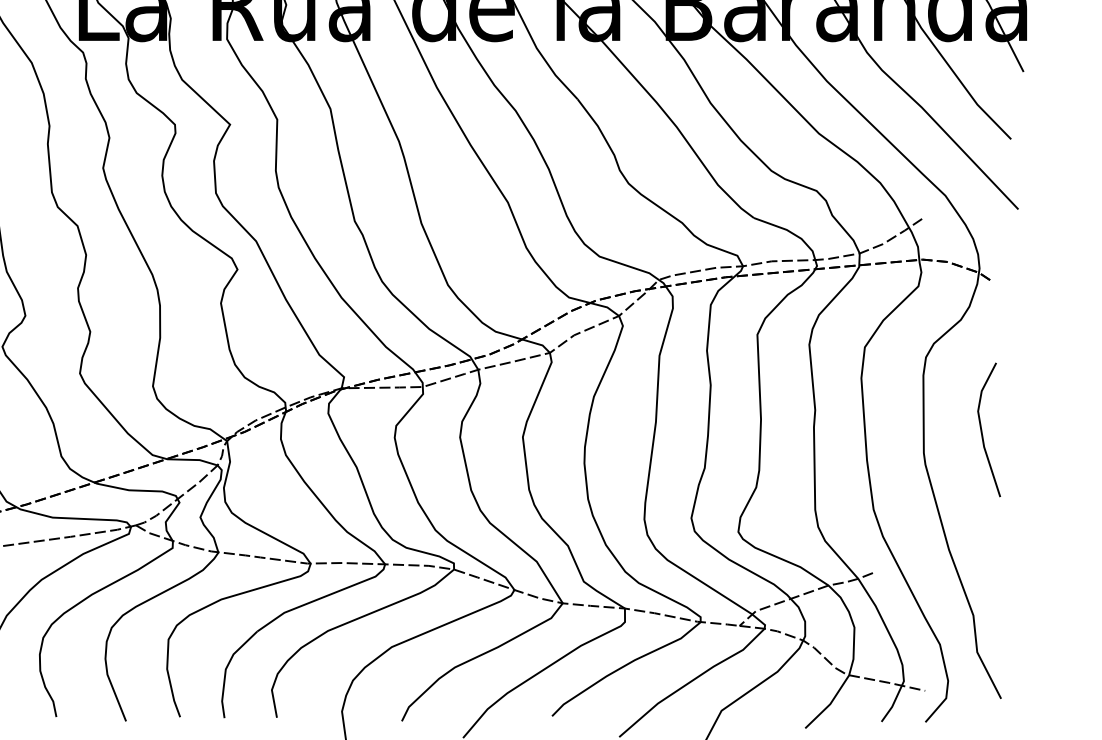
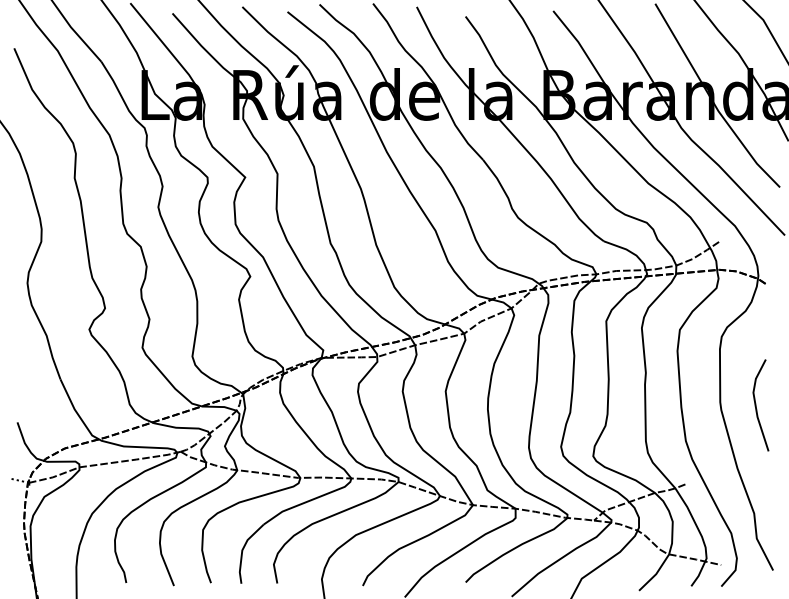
line: (982, 430) -> (756, 405), moved

